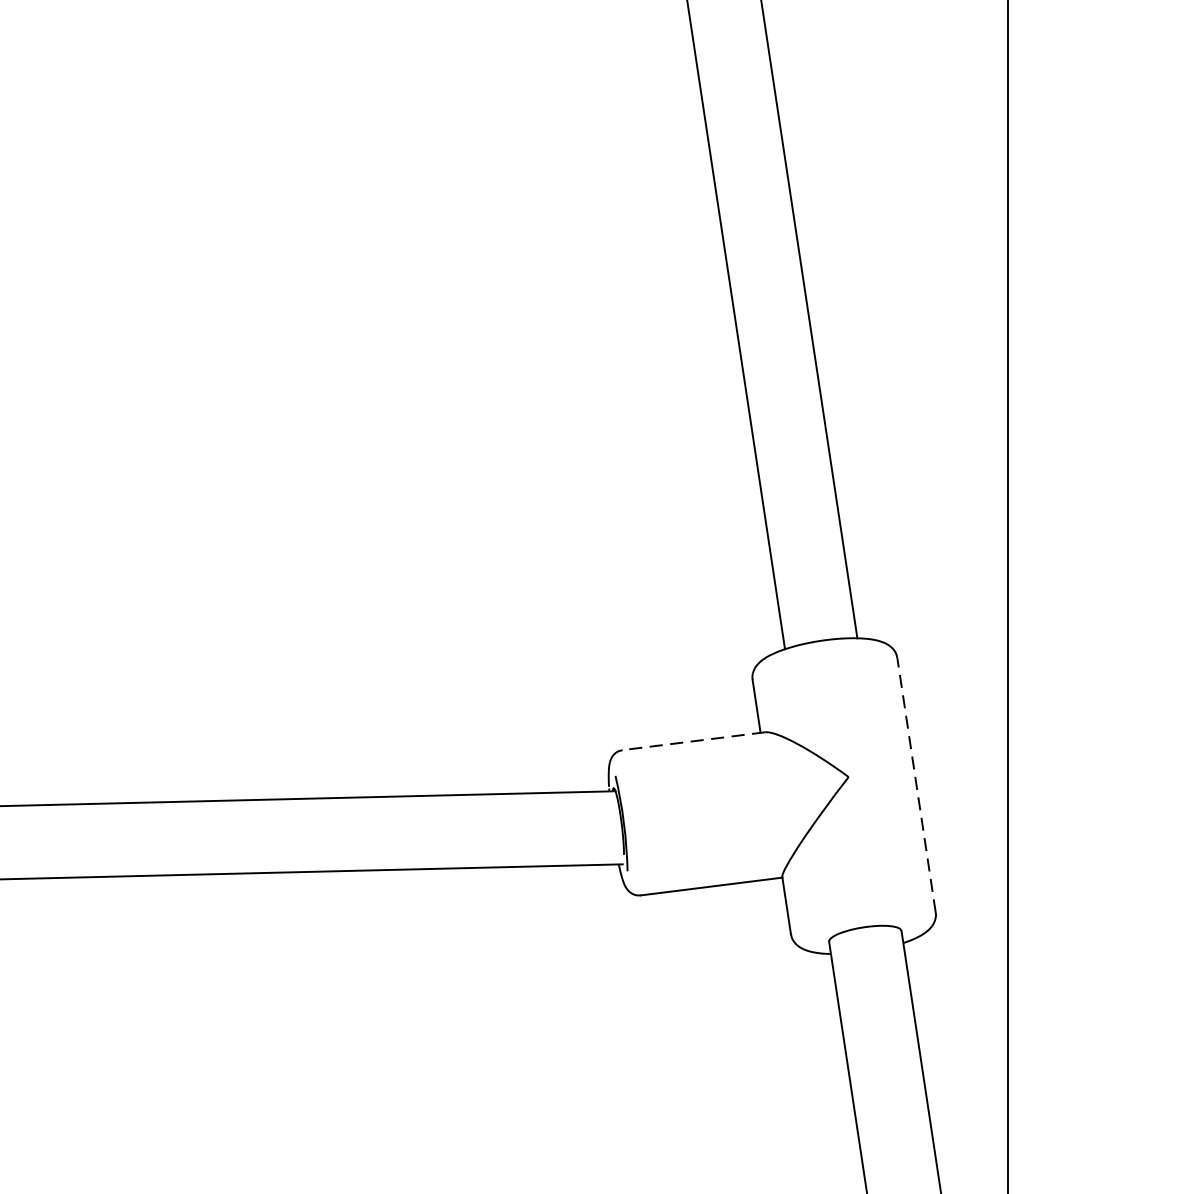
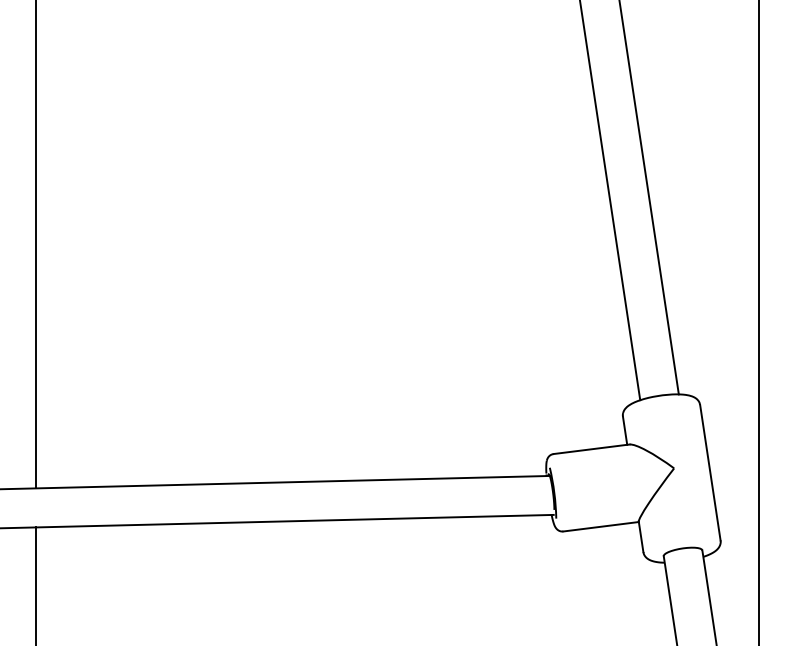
line: (693, 741) -> (591, 449), dashed -> solid
line: (916, 784) -> (710, 472), dashed -> solid

